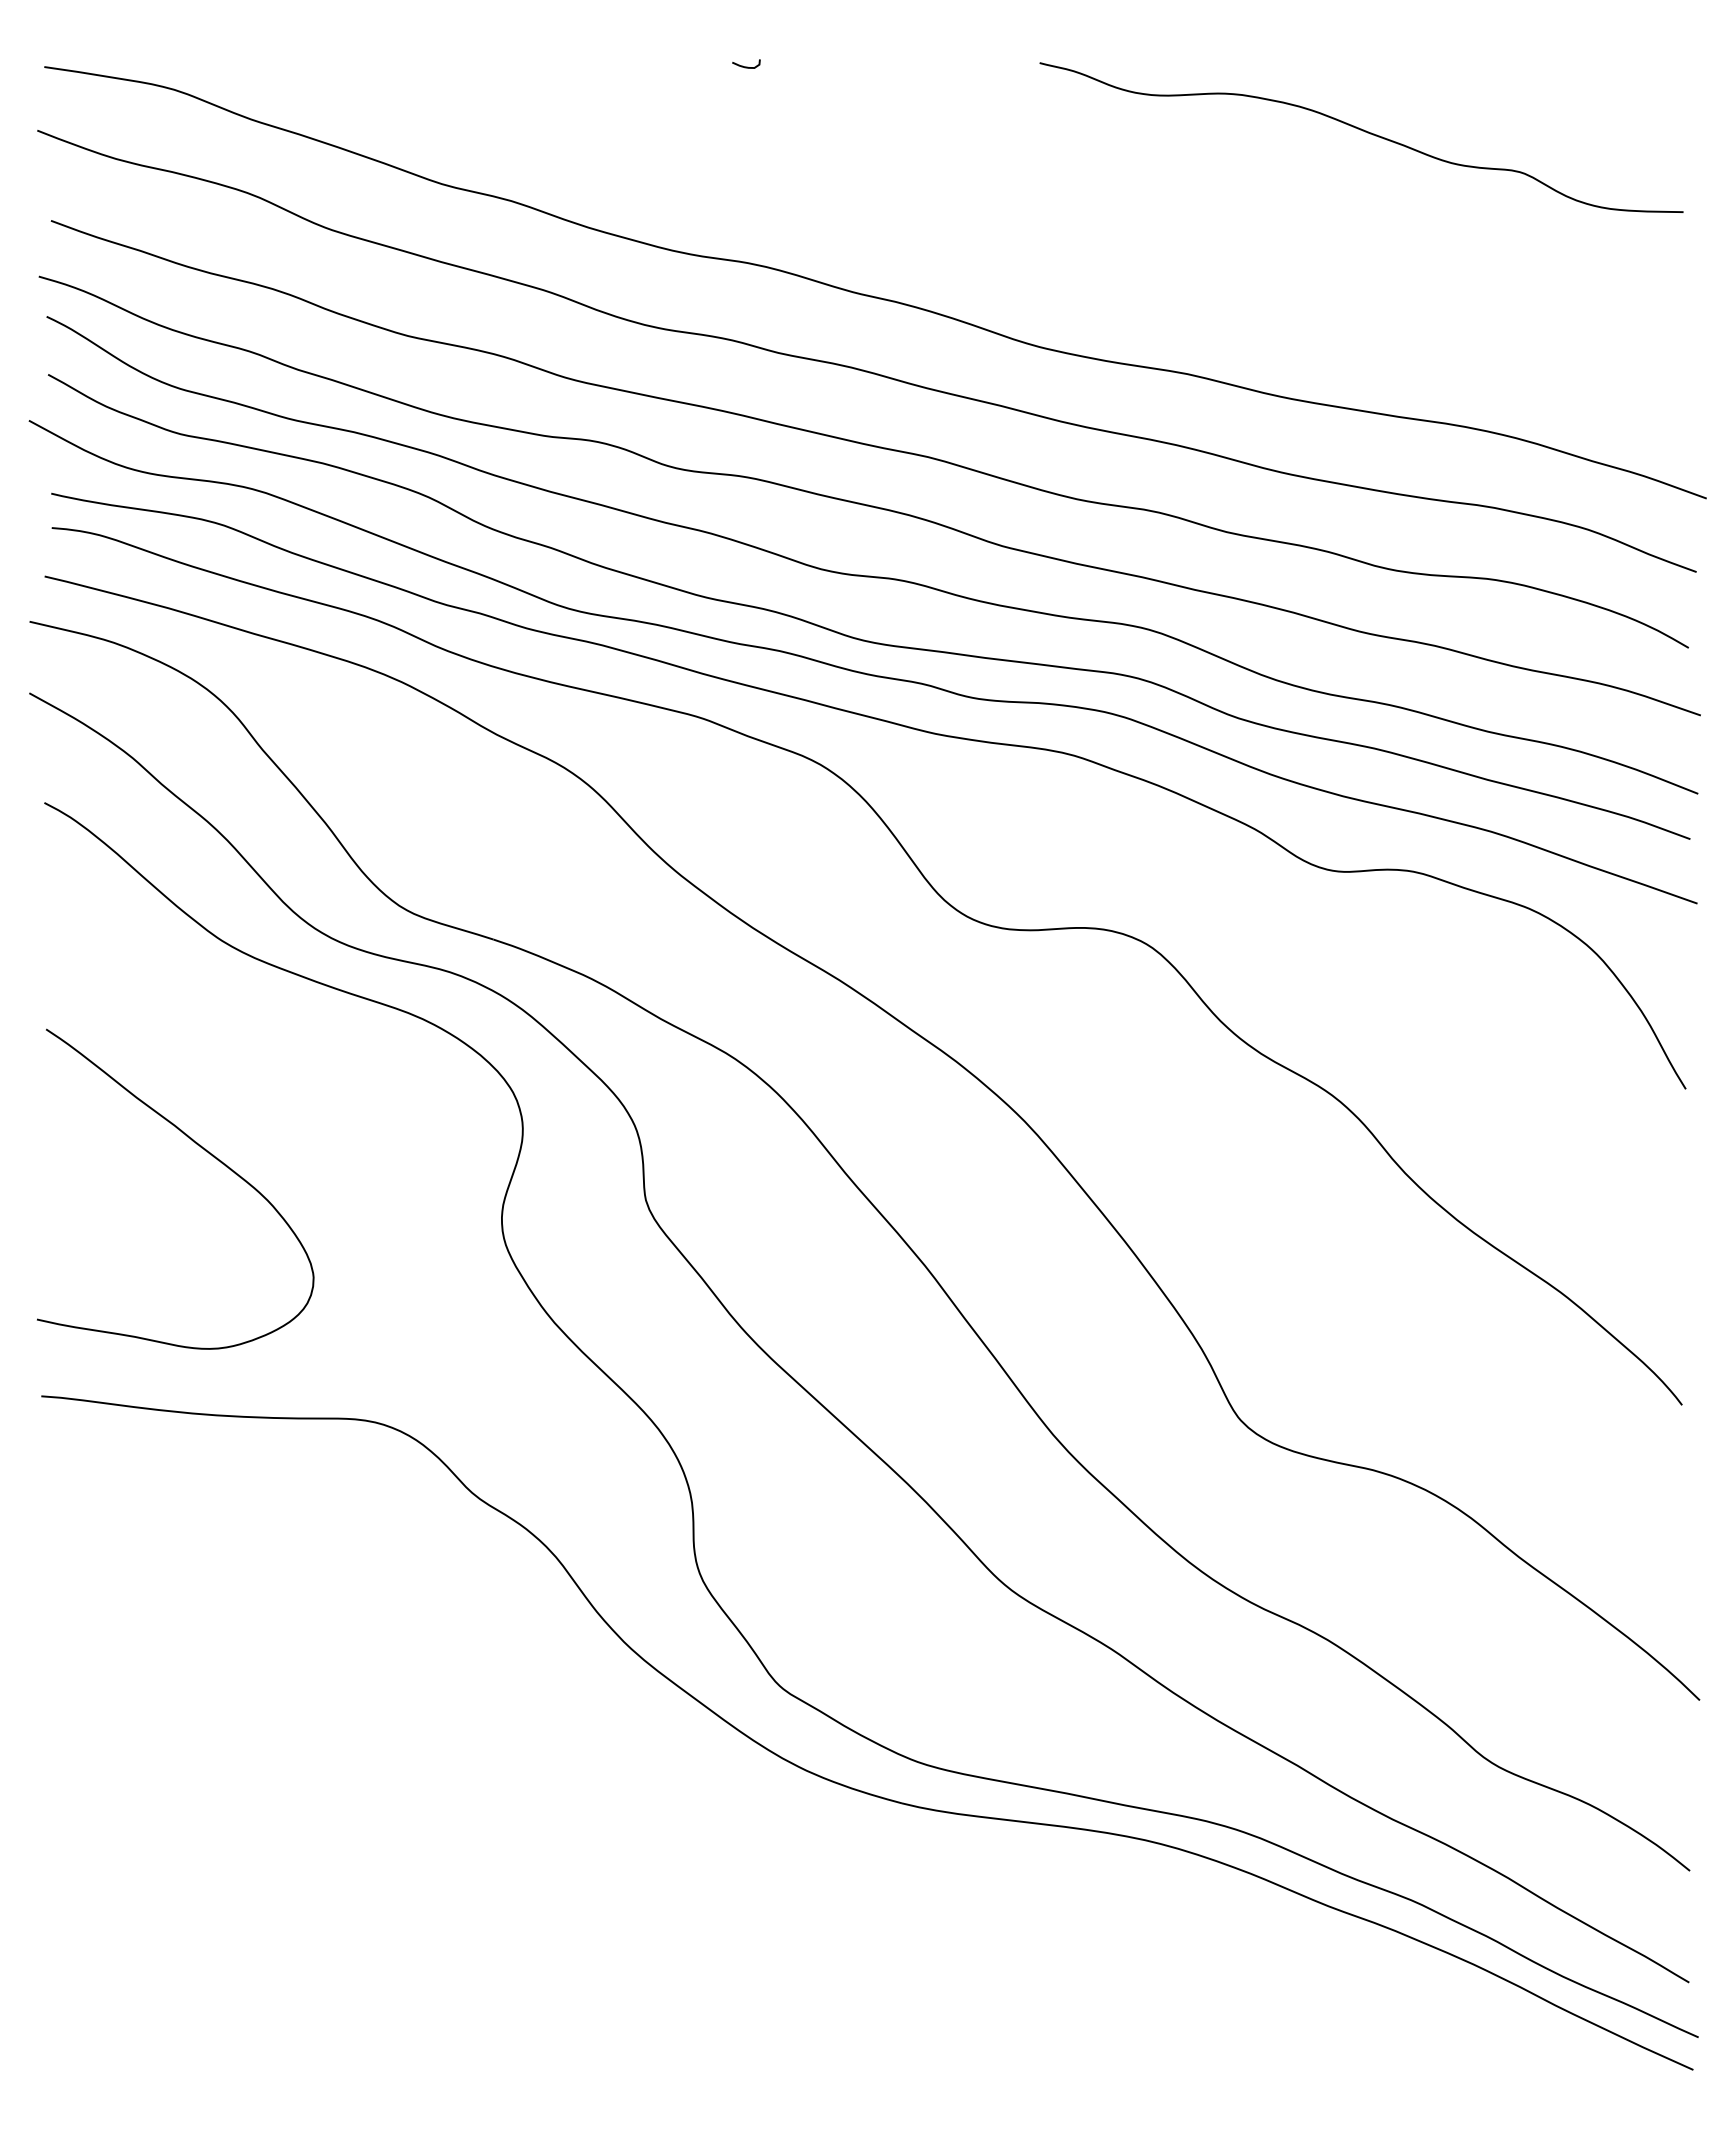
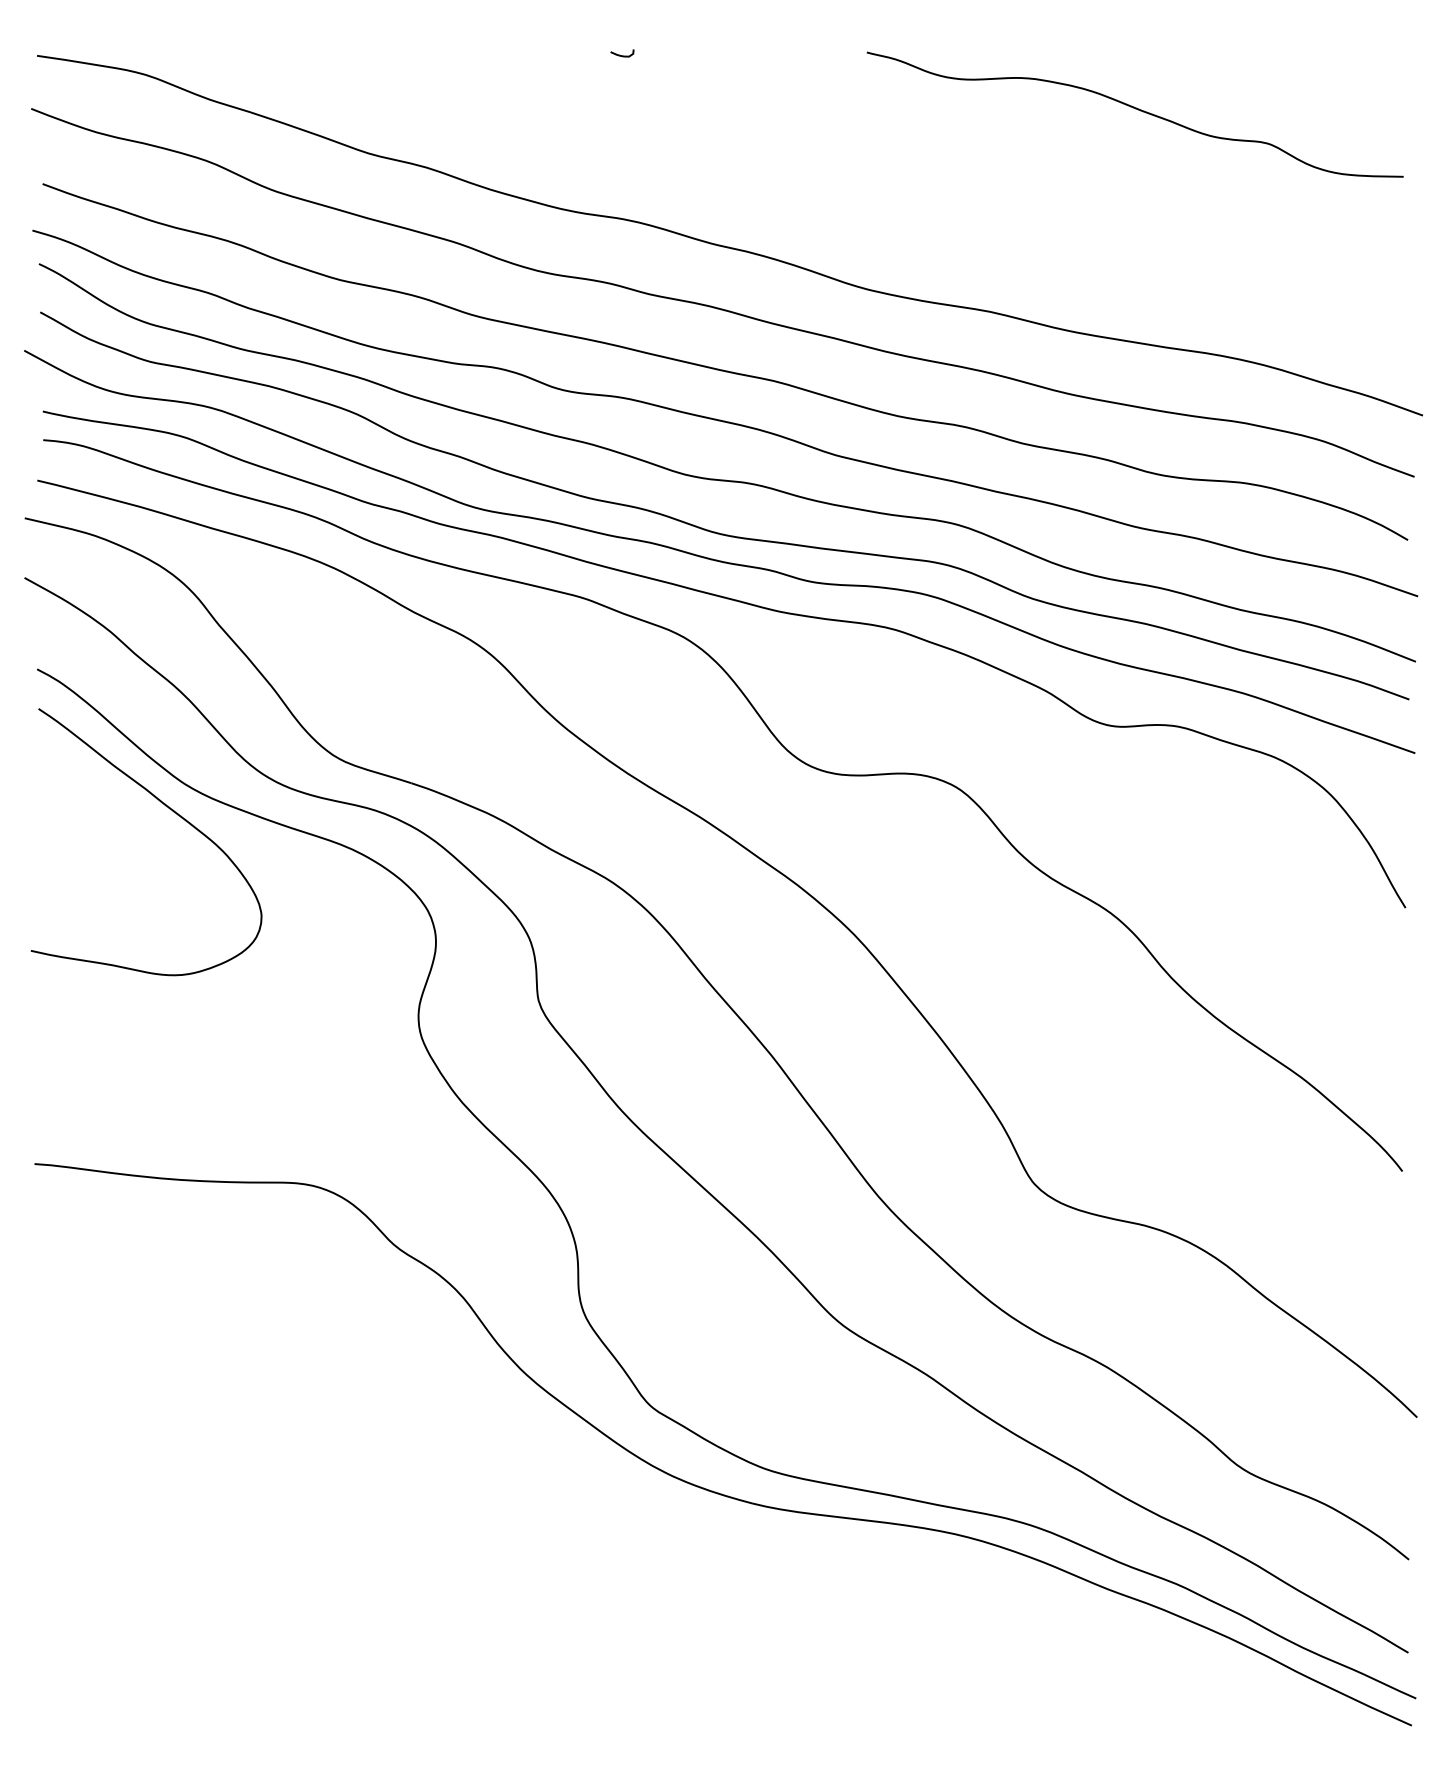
curve: (205, 1151) -> (171, 810), moved

